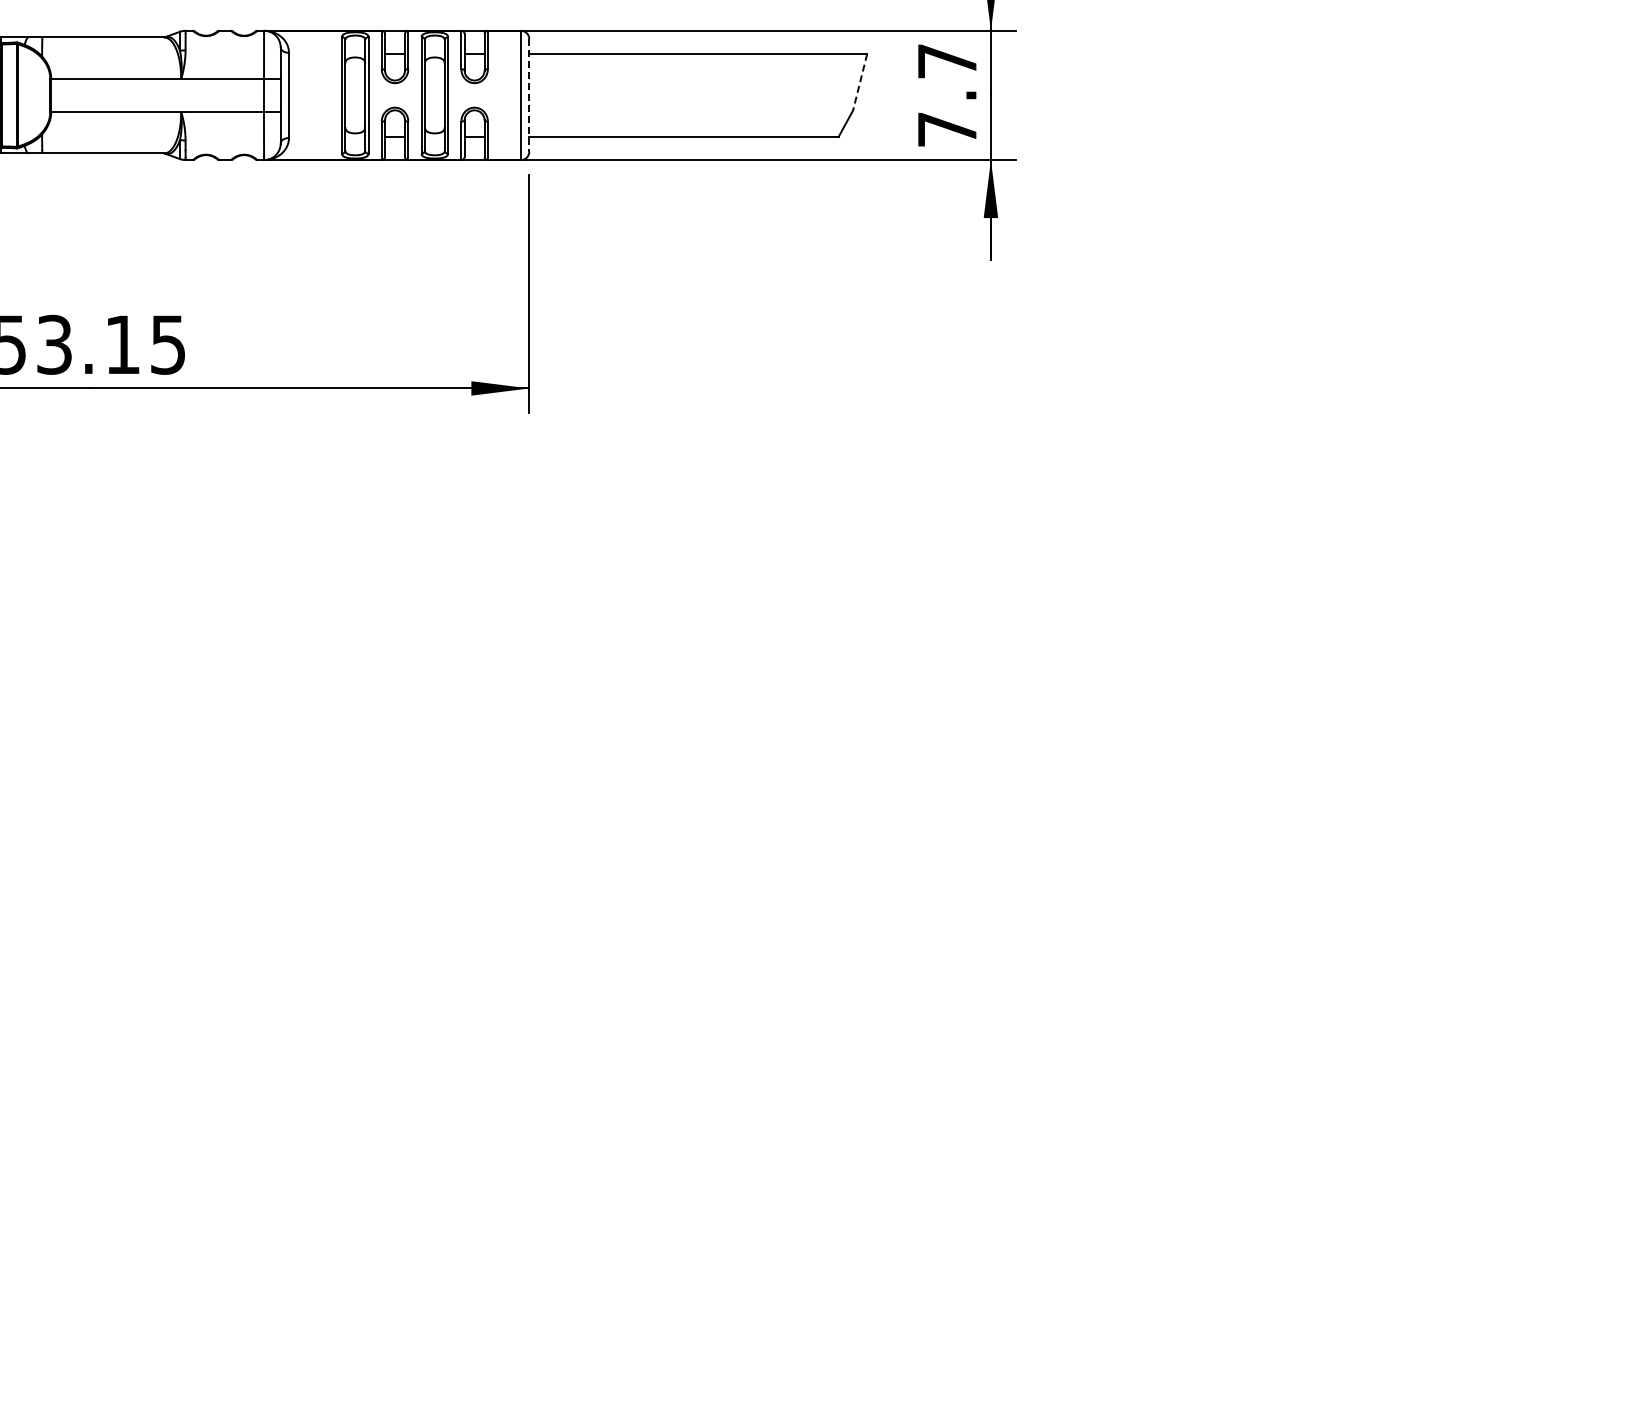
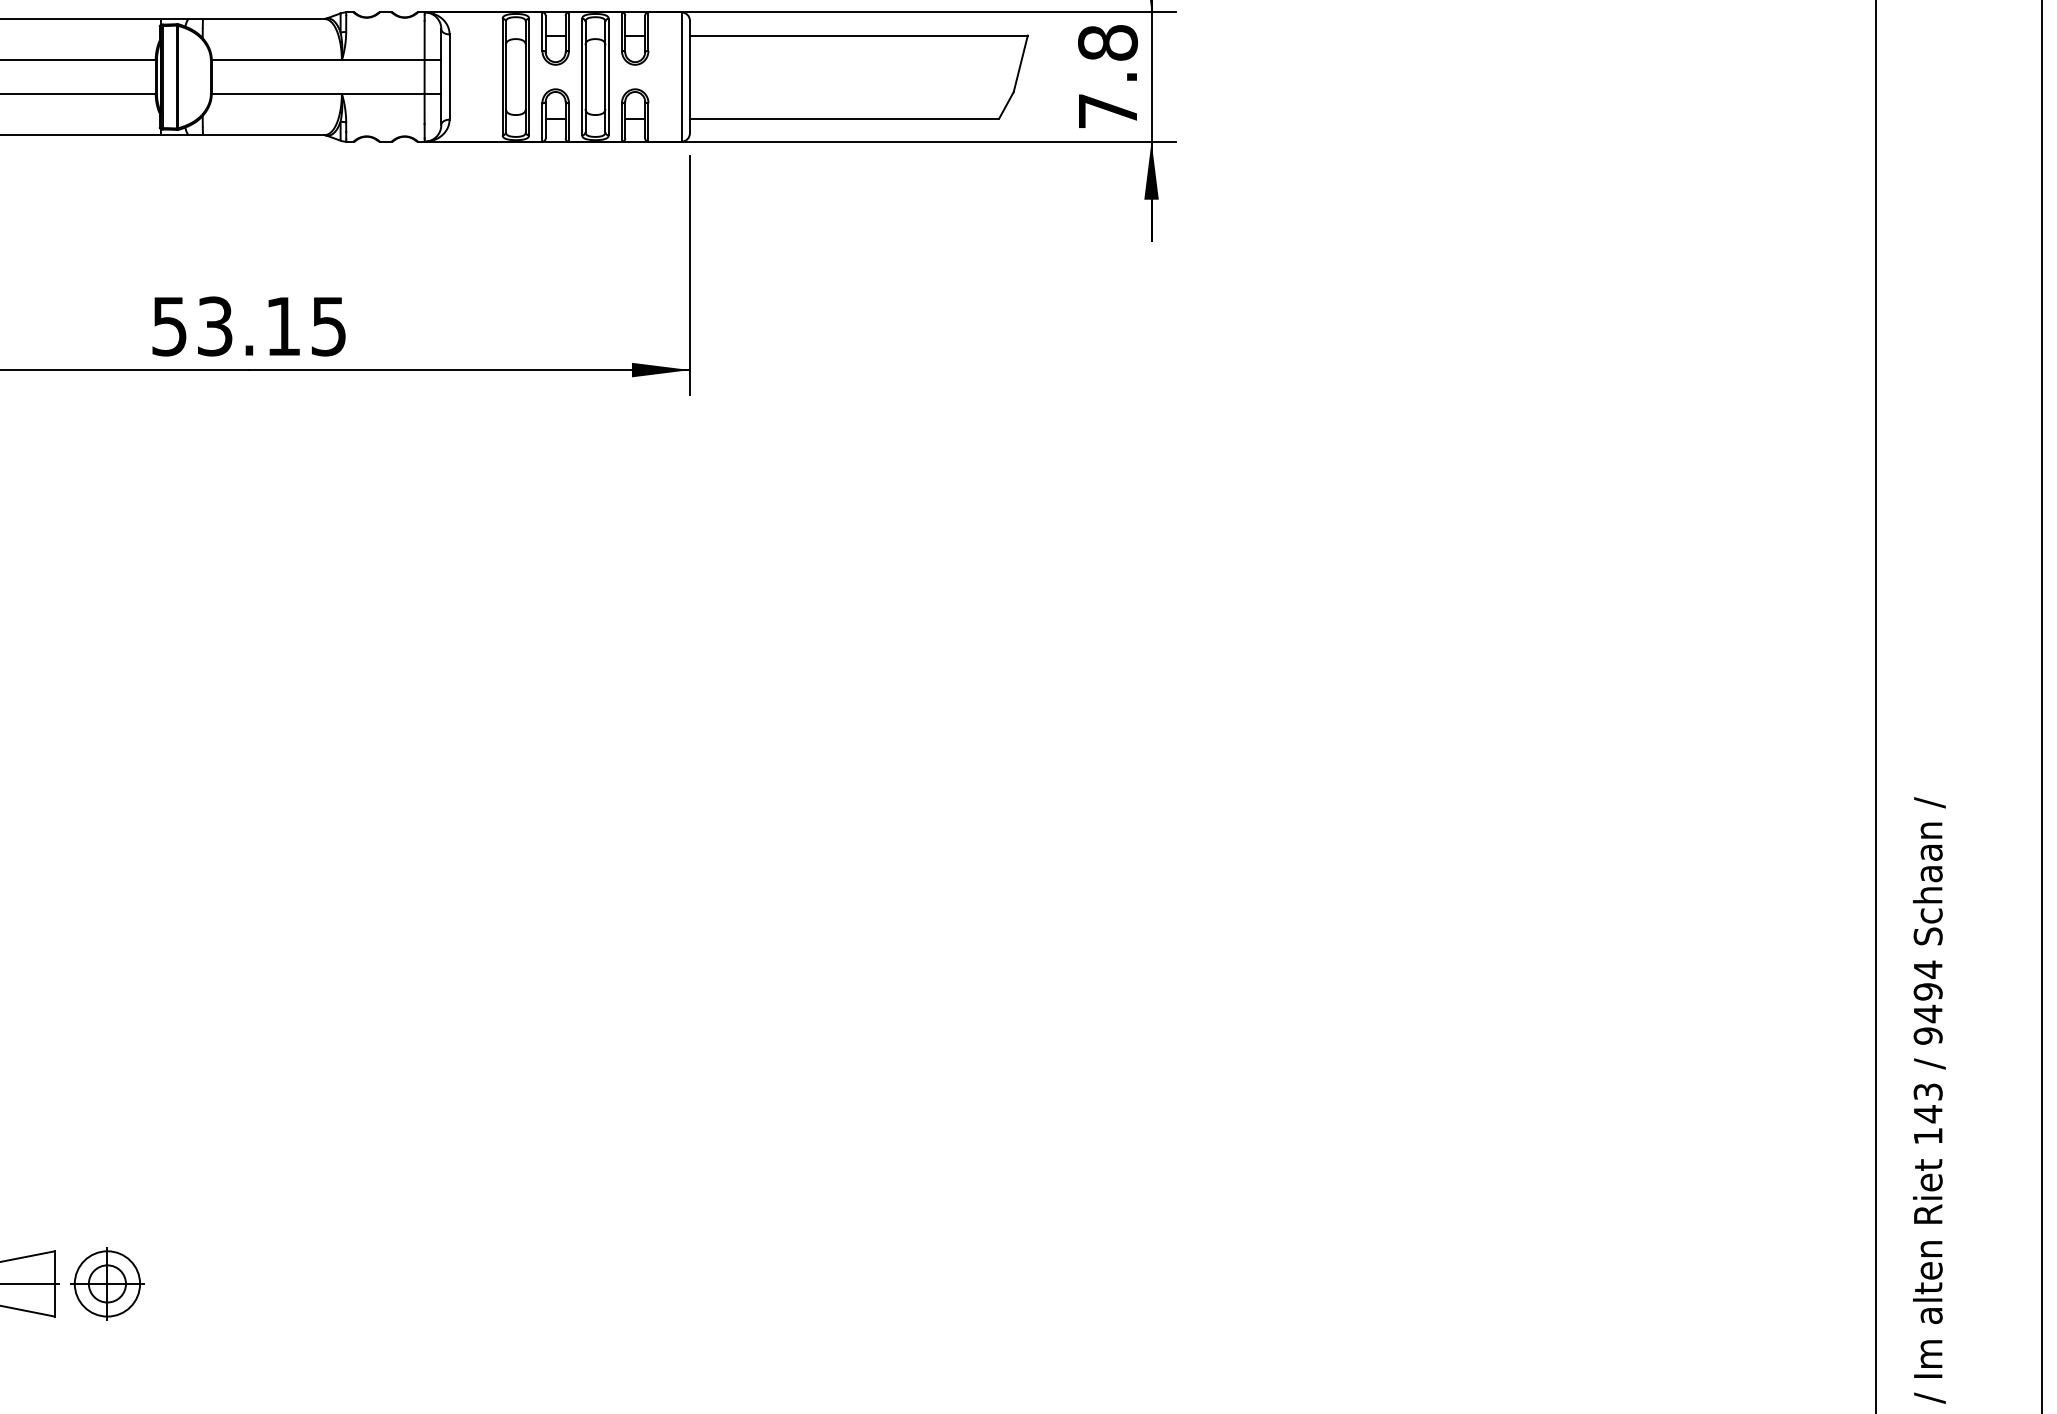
text: (946, 60) -> (1107, 42), 7.7 -> 7.8
line: (859, 82) -> (1020, 64), dashed -> solid
line: (528, 95) -> (689, 77), dashed -> solid

